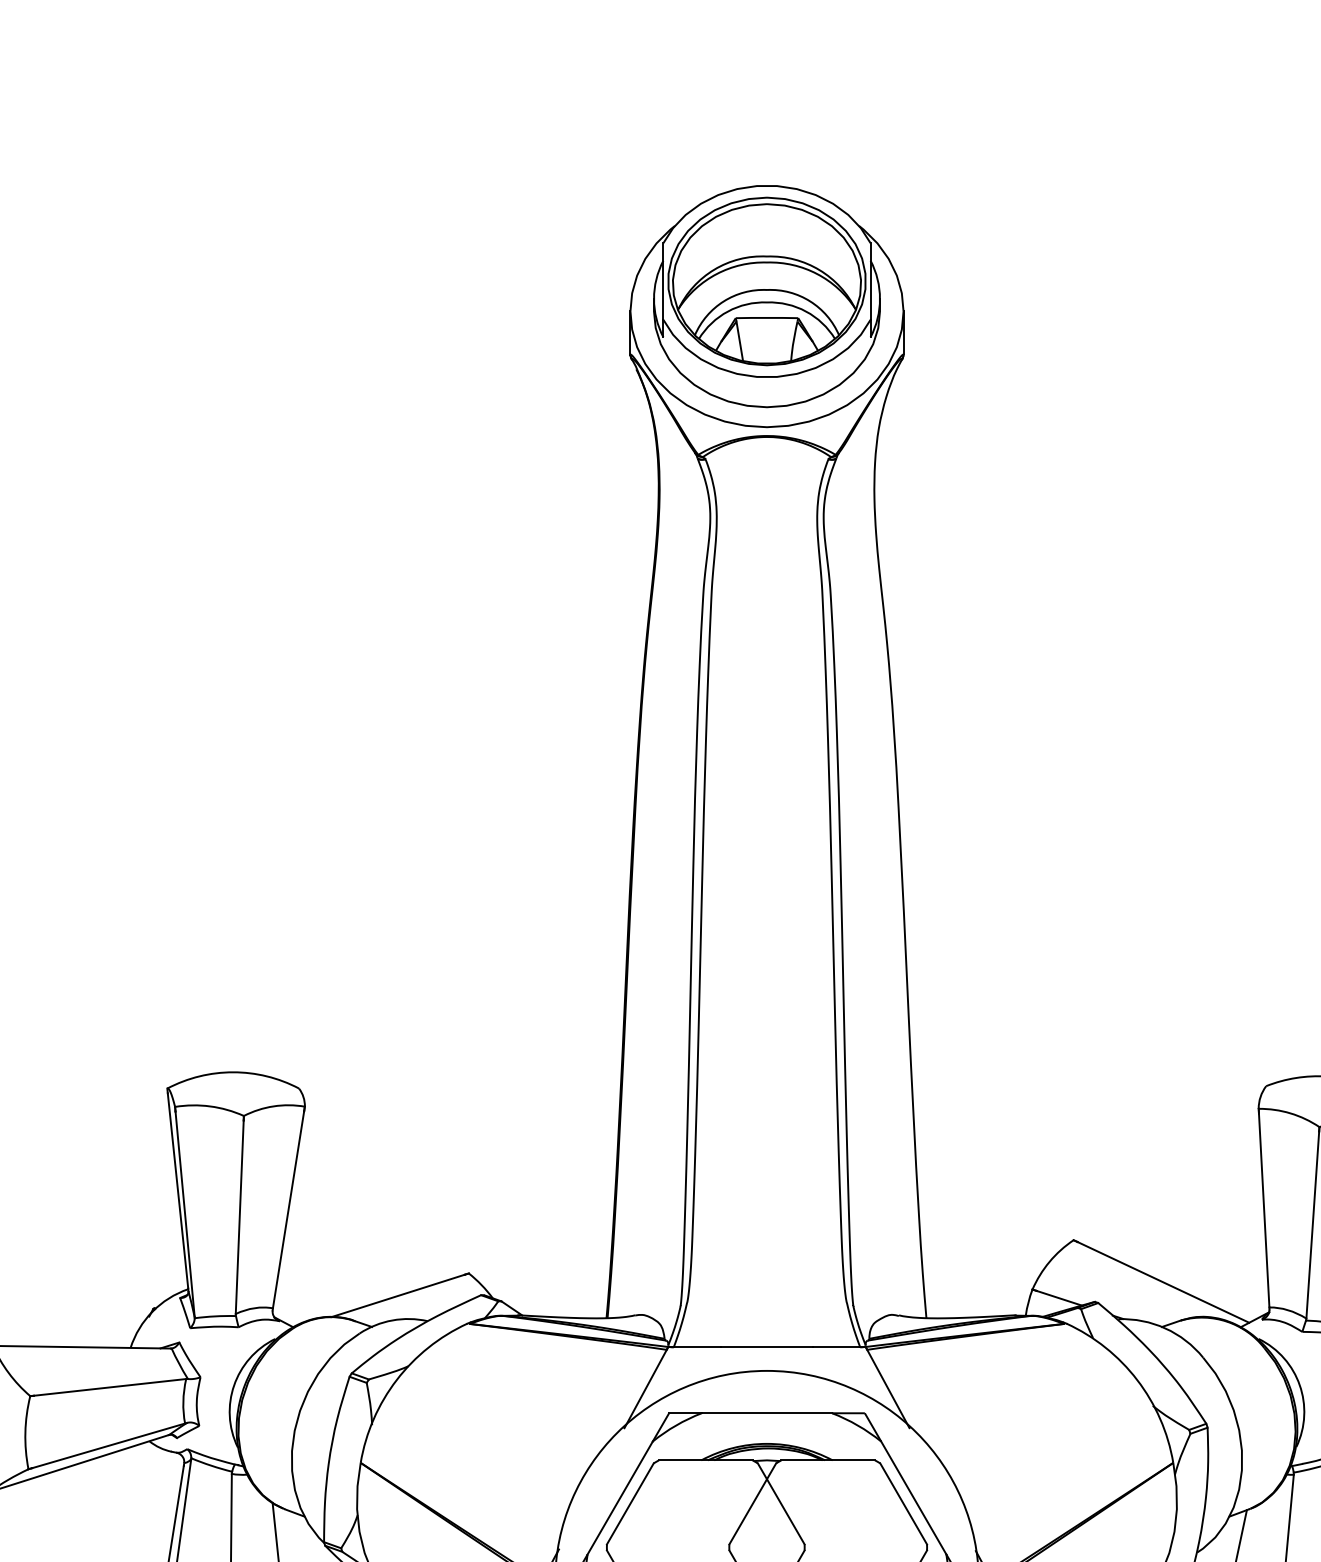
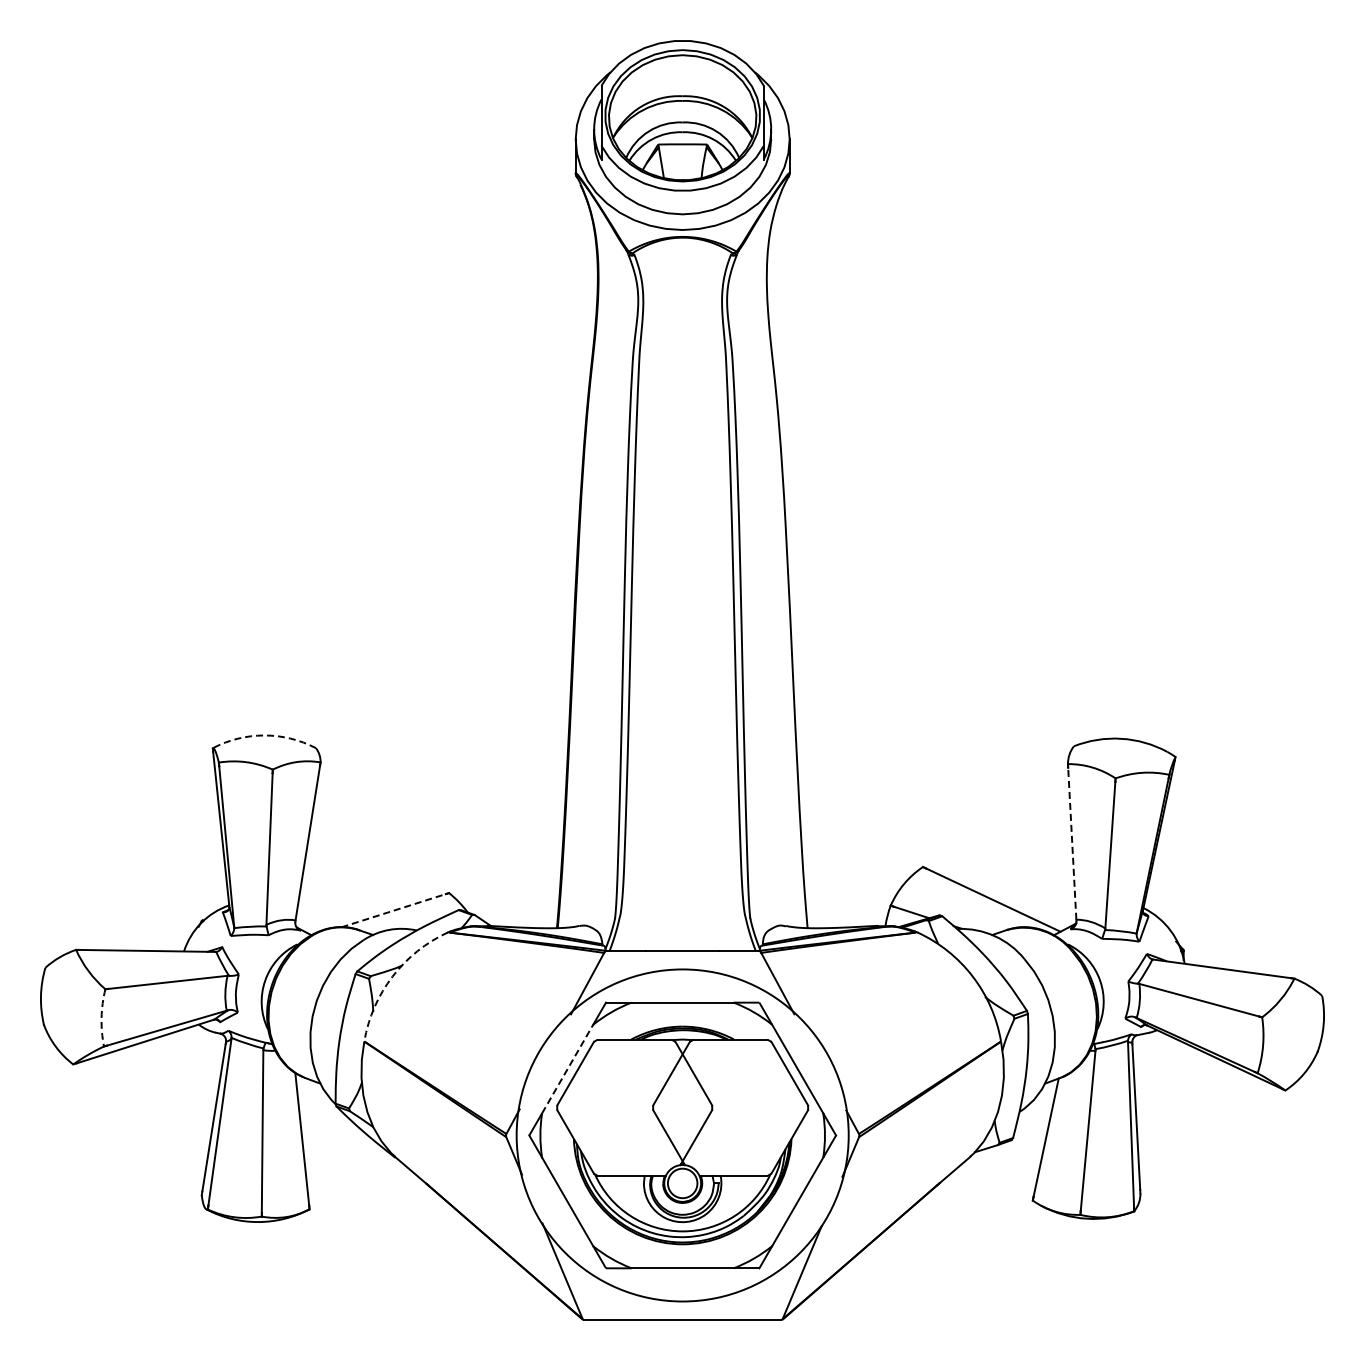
arc: (233, 1072) -> (264, 735), solid -> dashed
line: (1264, 1210) -> (1072, 843), solid -> dashed
line: (397, 1295) -> (393, 910), solid -> dashed
arc: (396, 1379) -> (392, 976), solid -> dashed
arc: (25, 1432) -> (101, 1017), solid -> dashed
line: (619, 1497) -> (567, 1068), solid -> dashed

